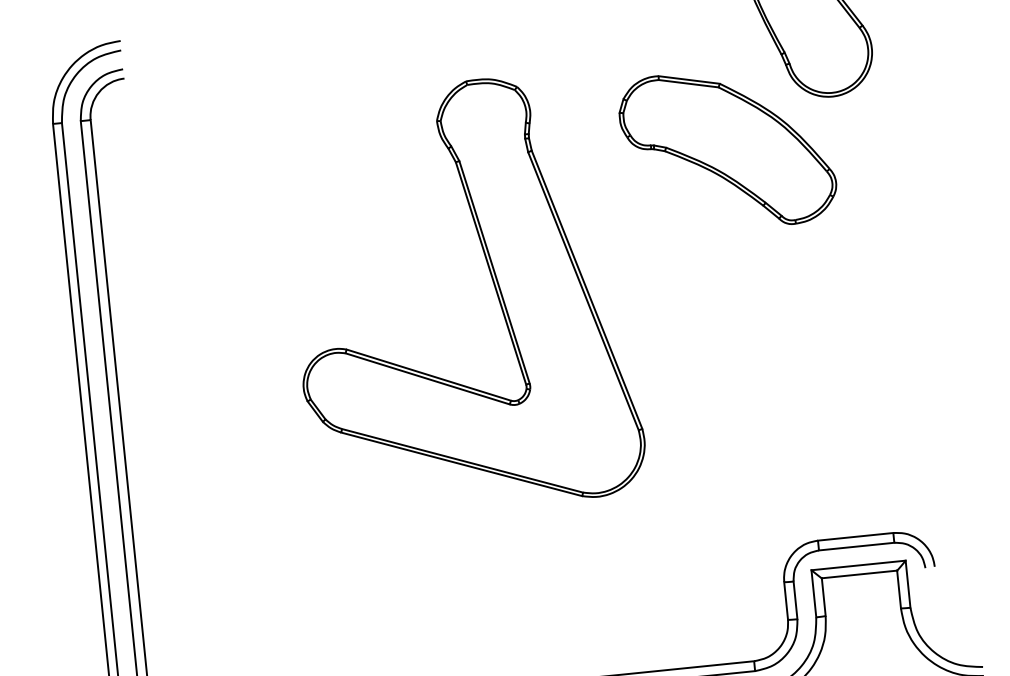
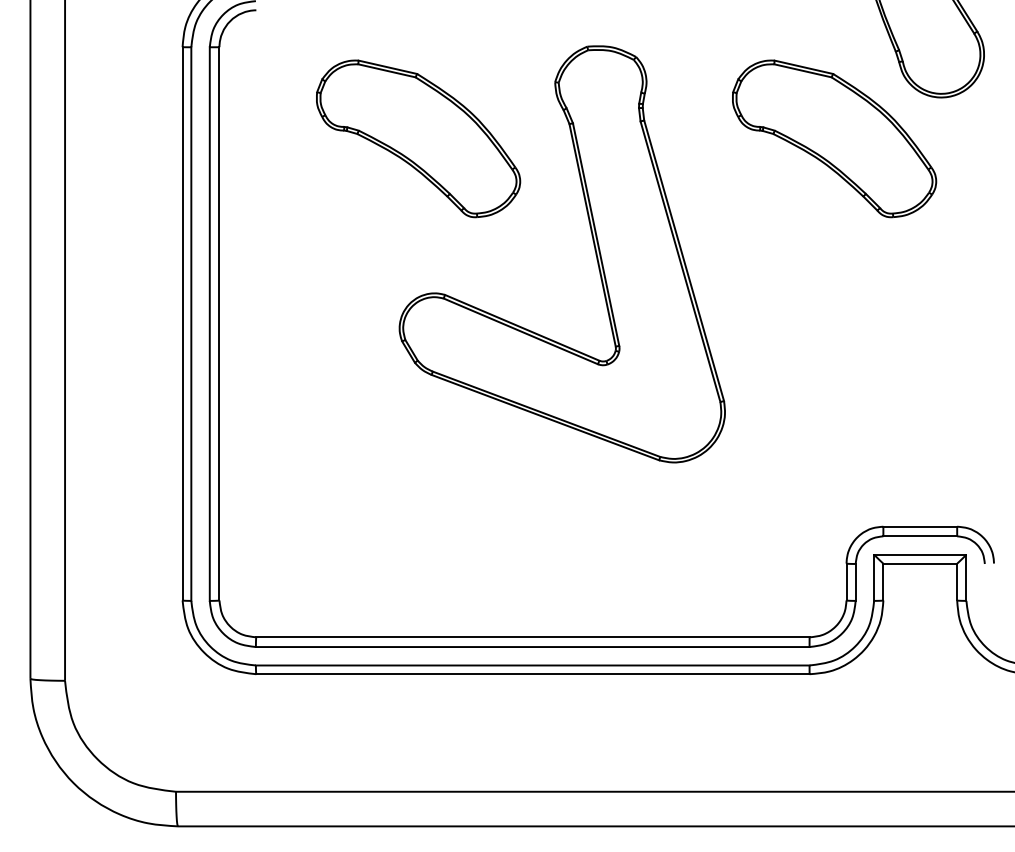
part: (303, 192) -> (418, 138), added

